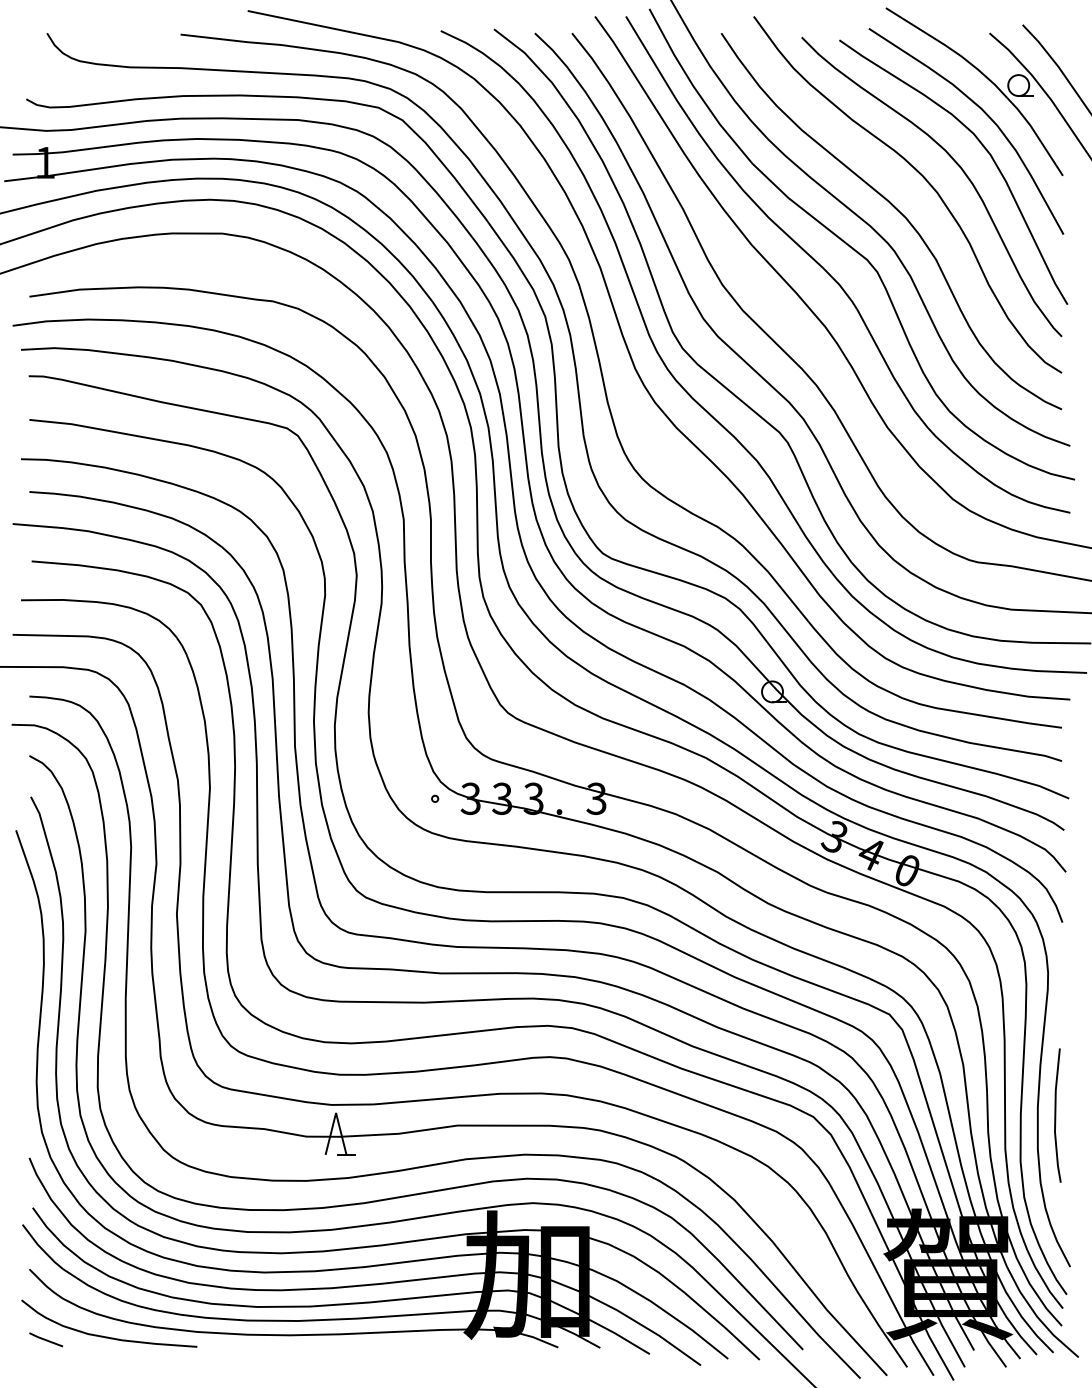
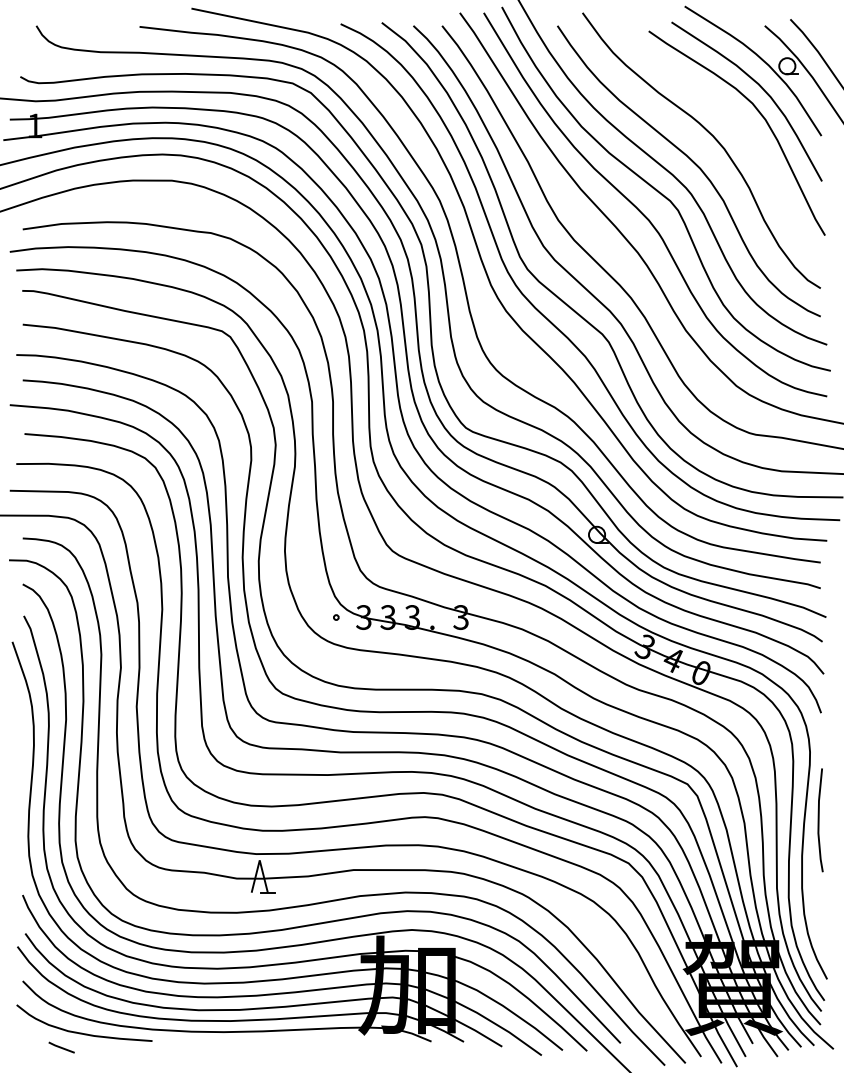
curve: (955, 163) -> (738, 126), removed
line: (1056, 1115) -> (819, 820), moved
line: (45, 1339) -> (61, 1047), moved

